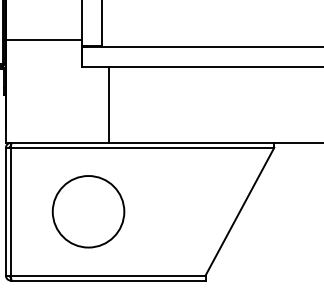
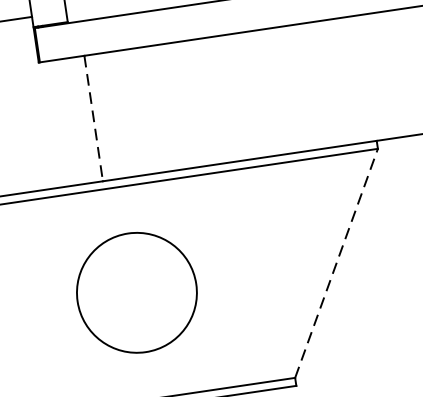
line: (109, 105) -> (94, 119), solid -> dashed
circle: (88, 211) -> (136, 292), moved
line: (239, 211) -> (335, 262), solid -> dashed

